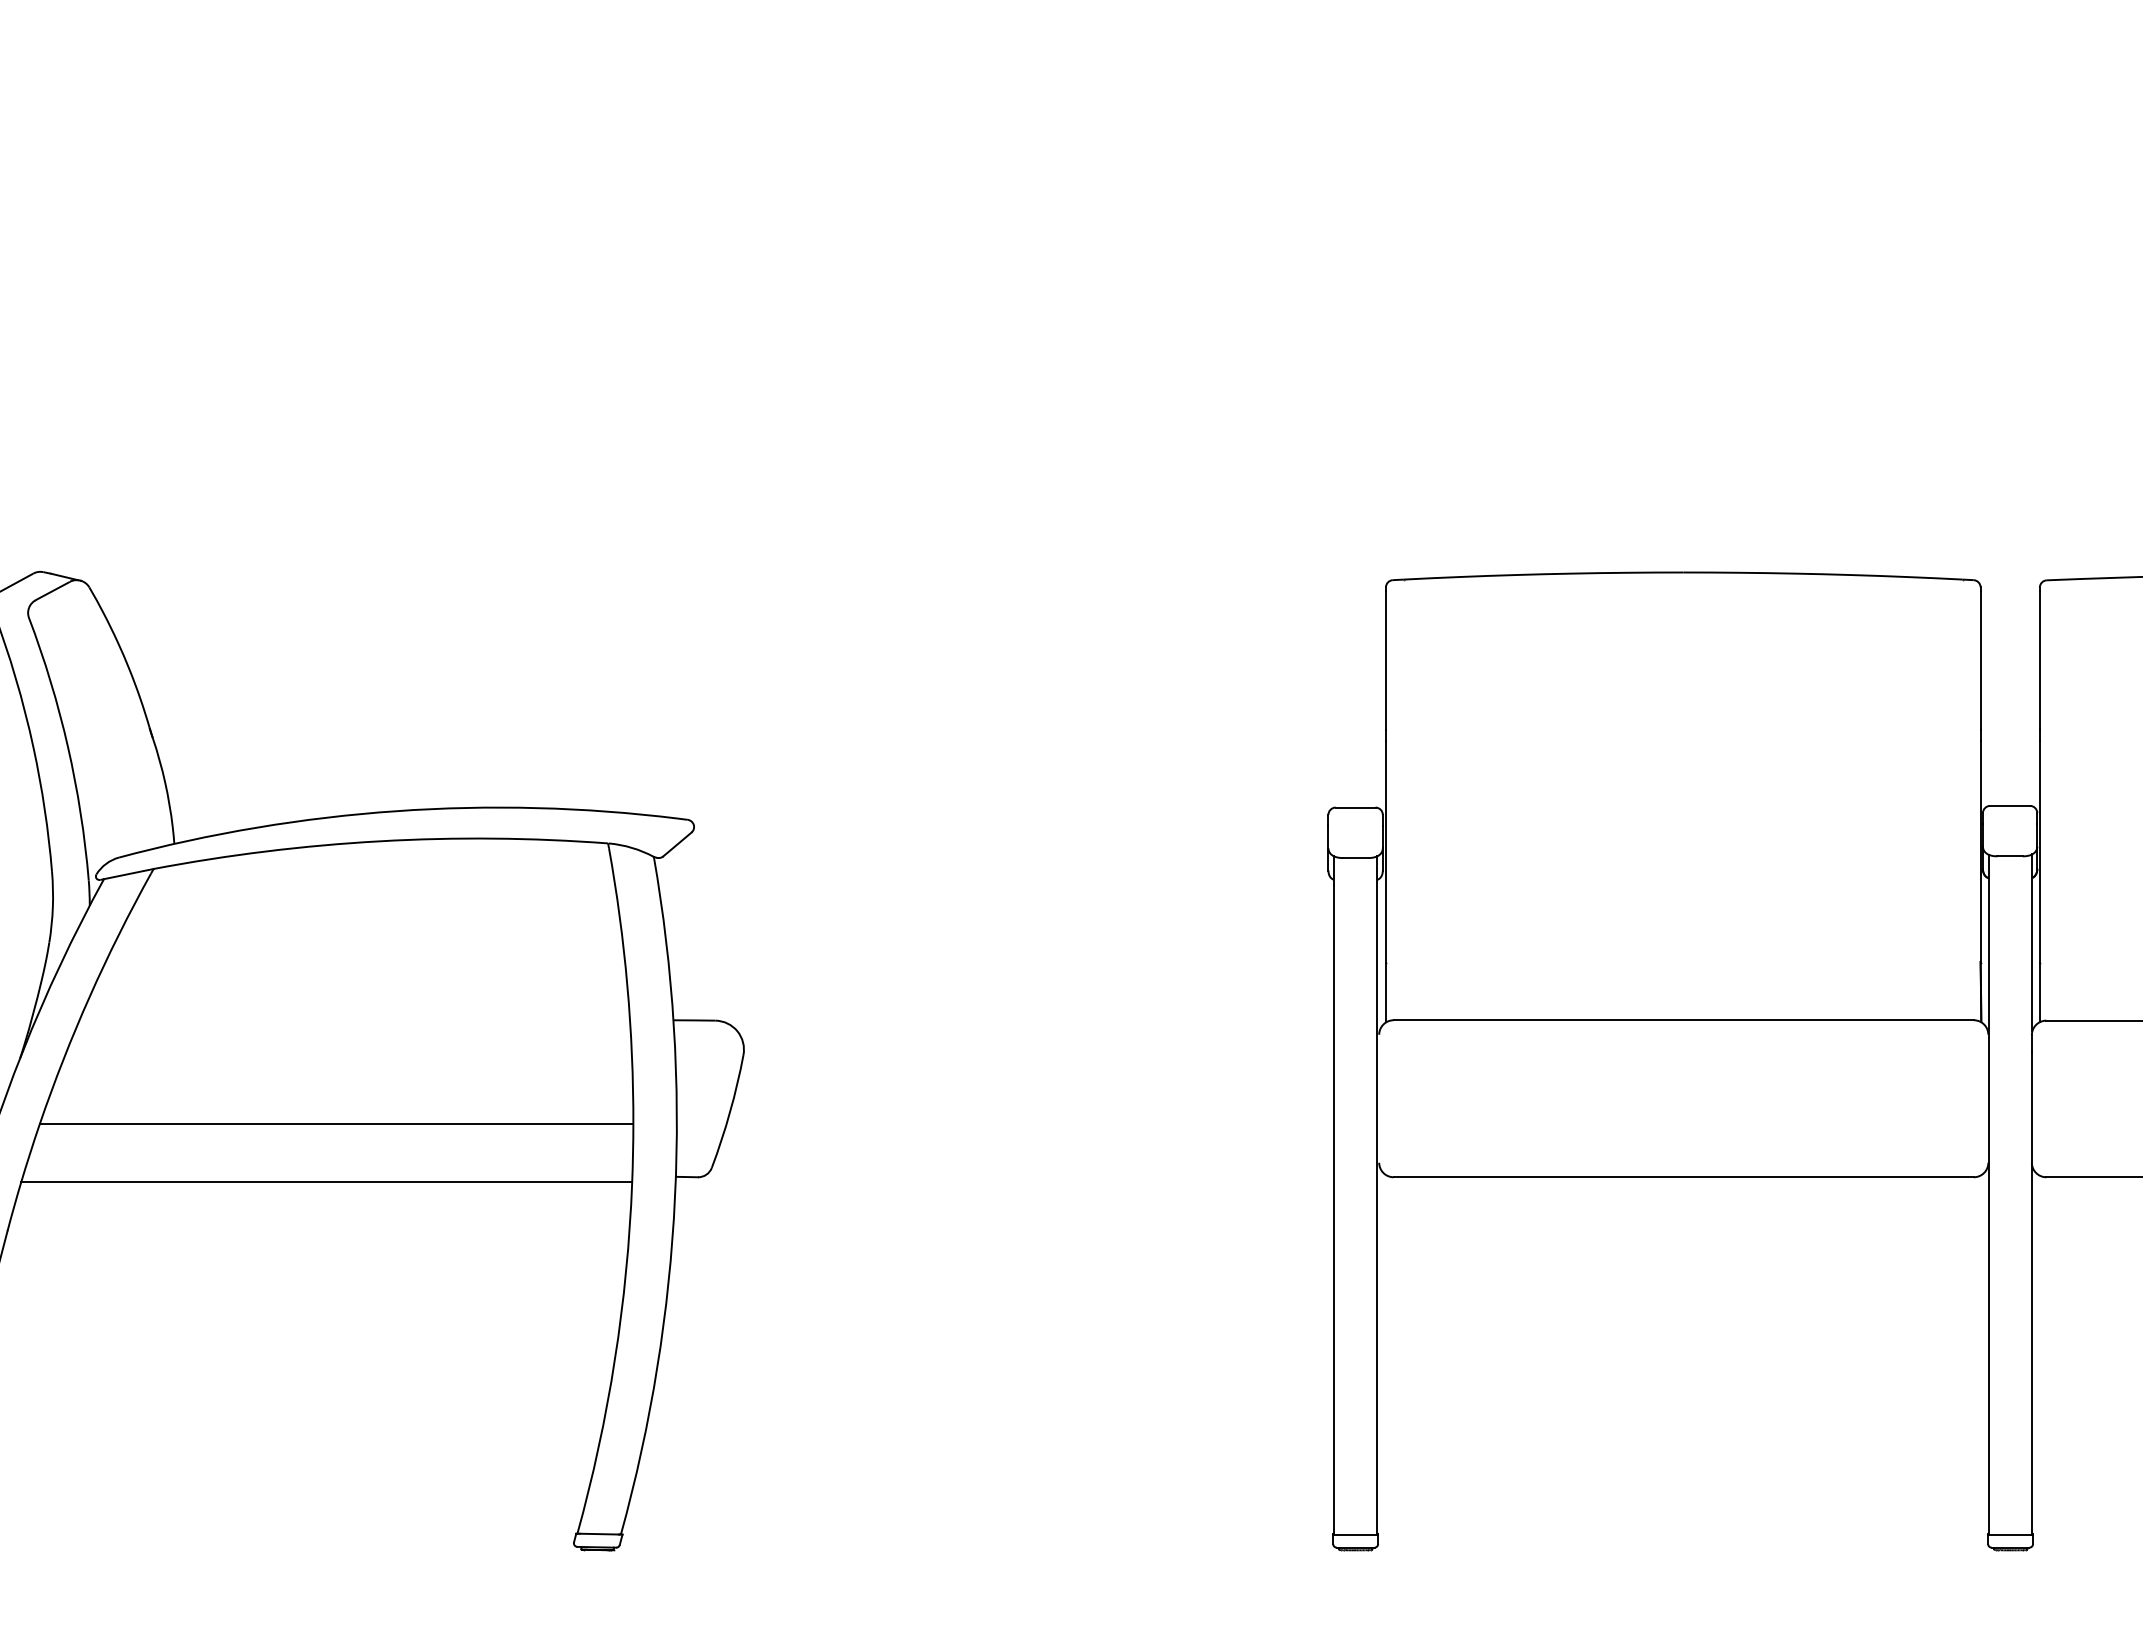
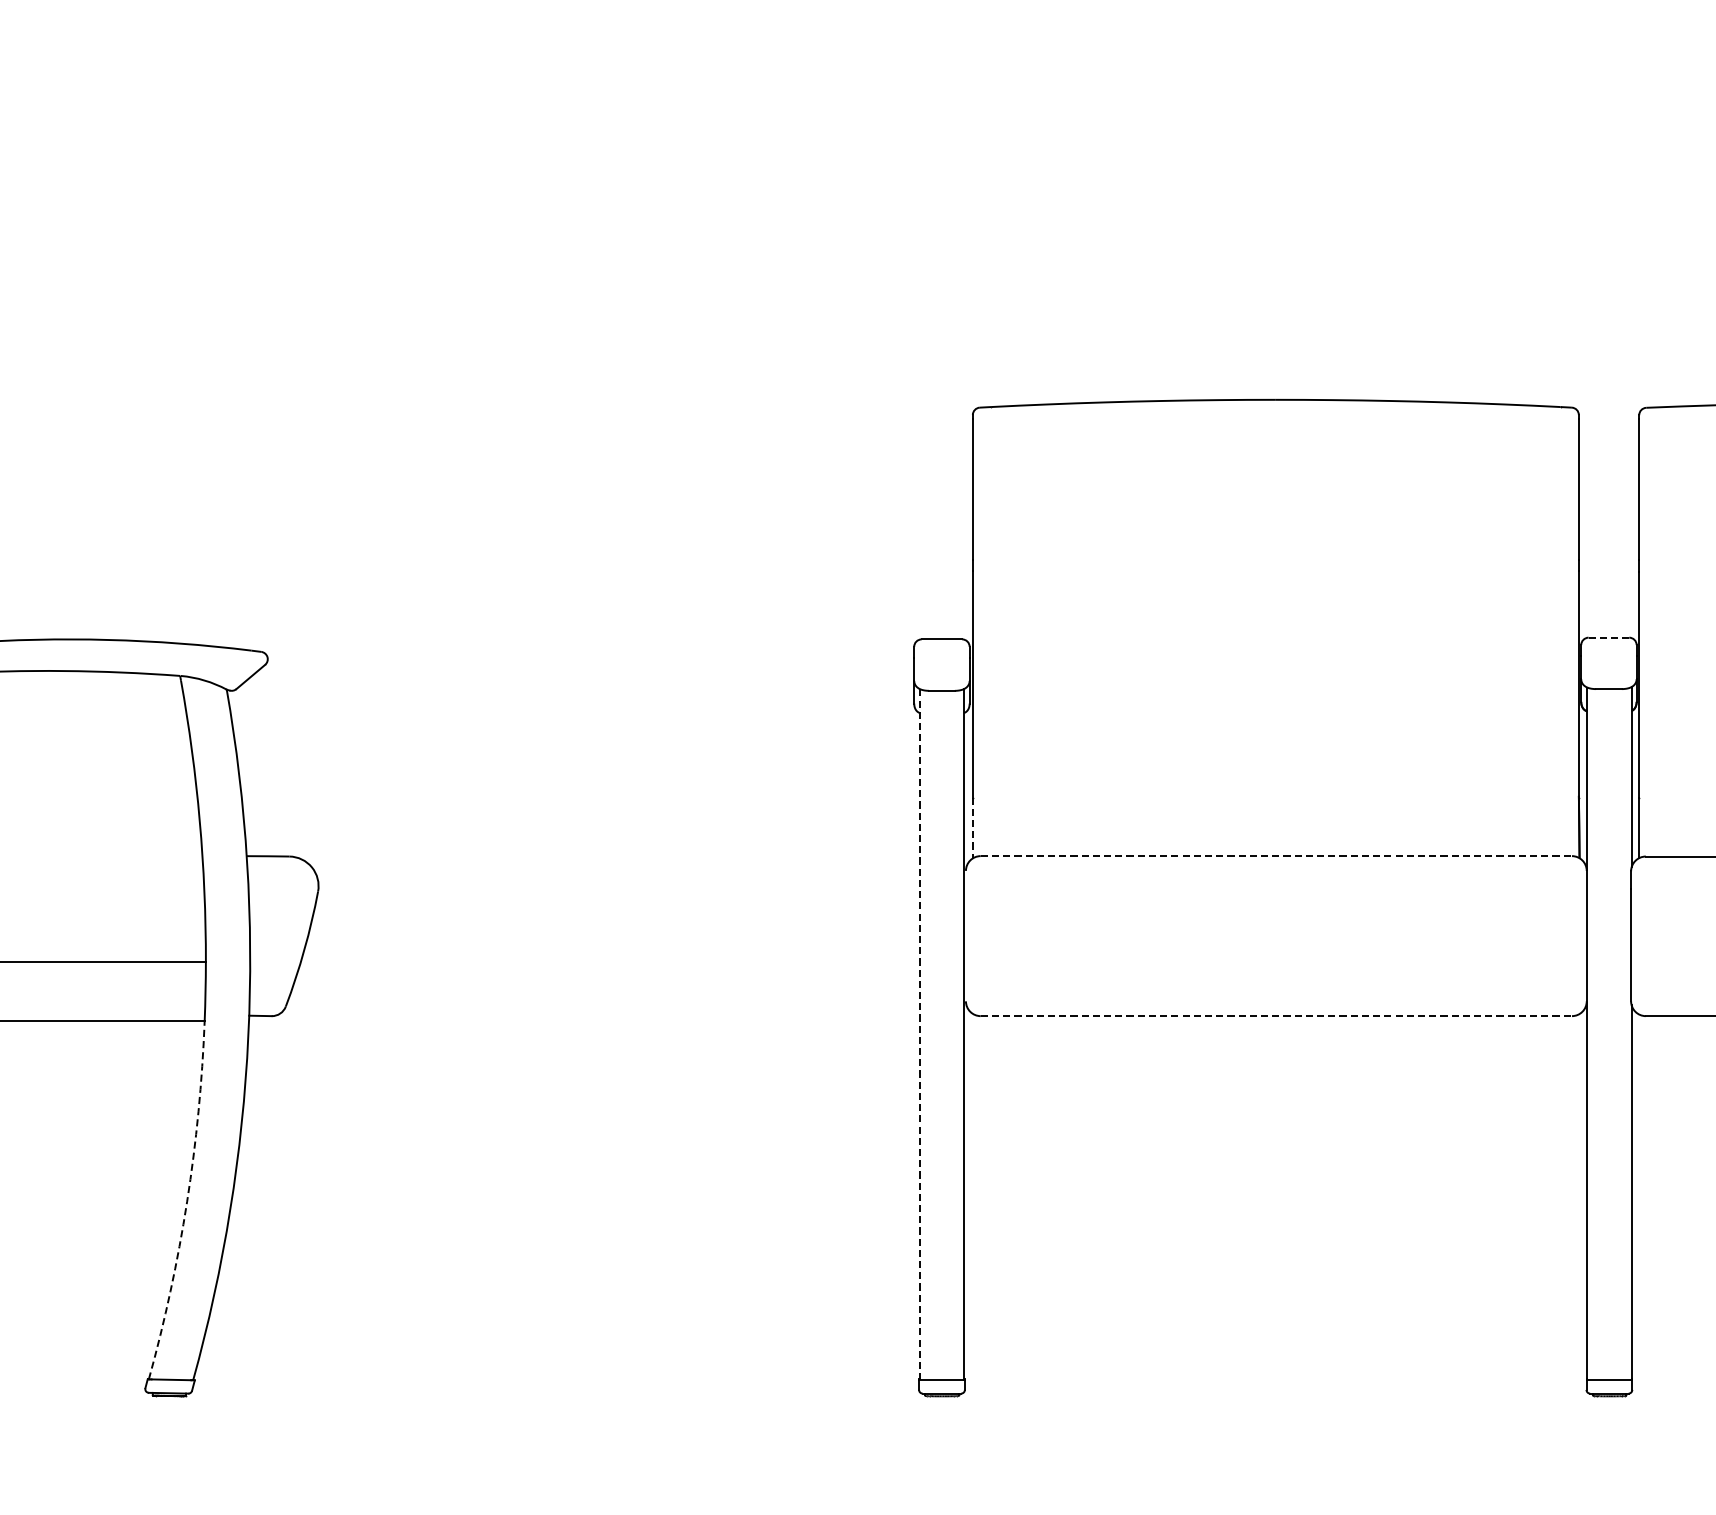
line: (2010, 805) -> (1609, 637), solid -> dashed
line: (1385, 992) -> (972, 827), solid -> dashed
line: (1684, 1020) -> (1277, 856), solid -> dashed
line: (1684, 1177) -> (1277, 1016), solid -> dashed
line: (1333, 1194) -> (919, 1033), solid -> dashed
arc: (614, 1359) -> (186, 1201), solid -> dashed

